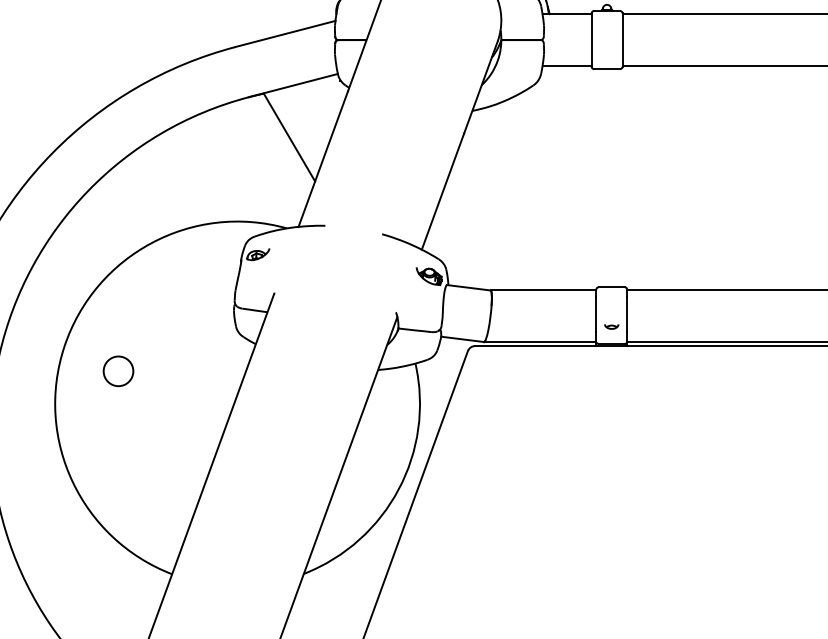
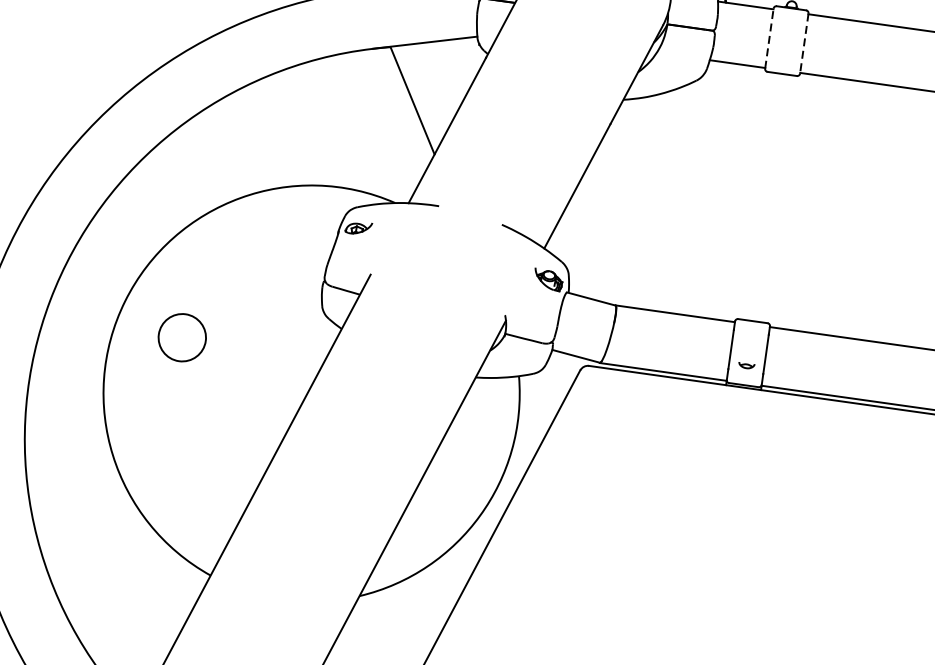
line: (591, 40) -> (769, 39), solid -> dashed
line: (622, 40) -> (804, 44), solid -> dashed
circle: (118, 371) -> (182, 337), size x1.4

